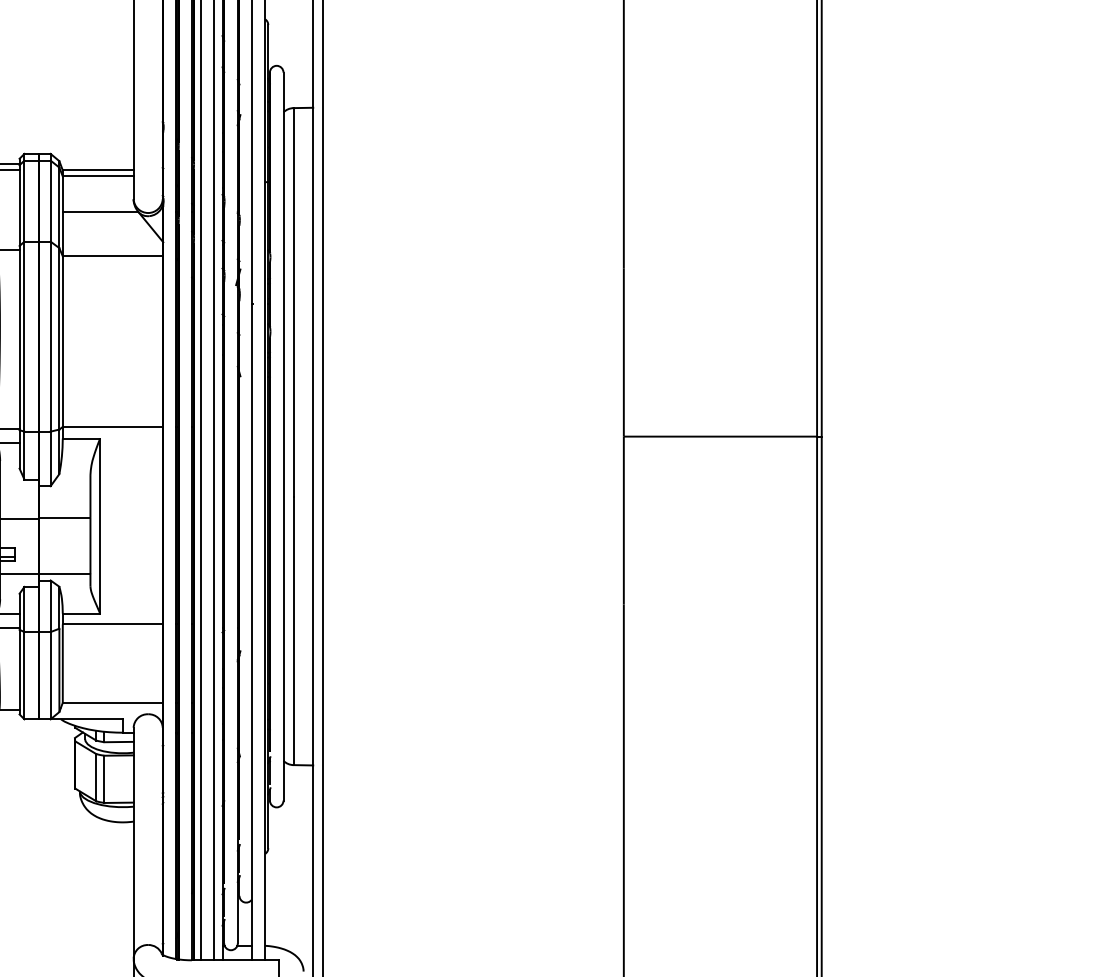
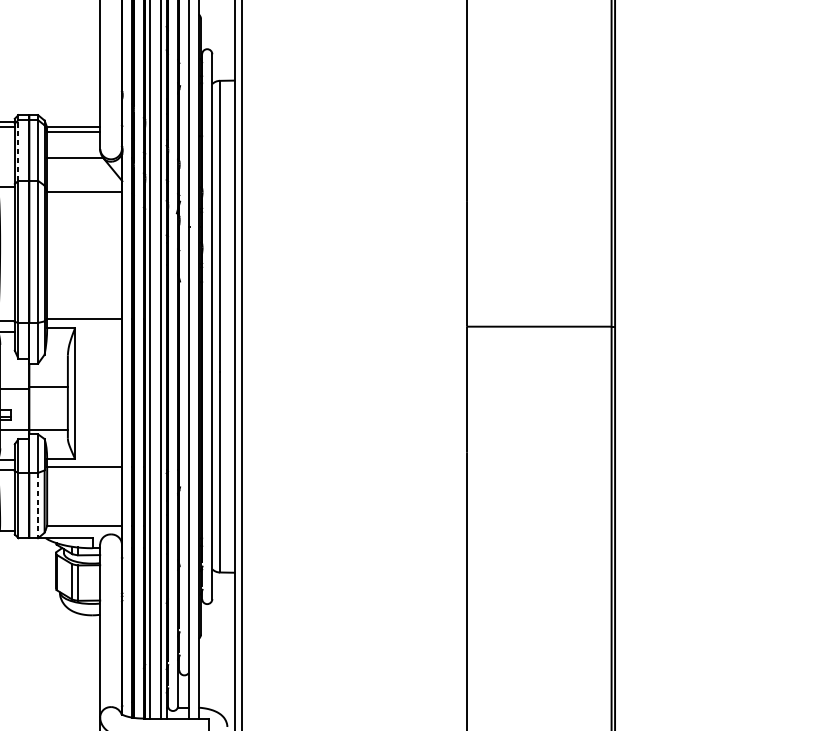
line: (24, 201) -> (18, 150), solid -> dashed
line: (50, 675) -> (37, 505), solid -> dashed

